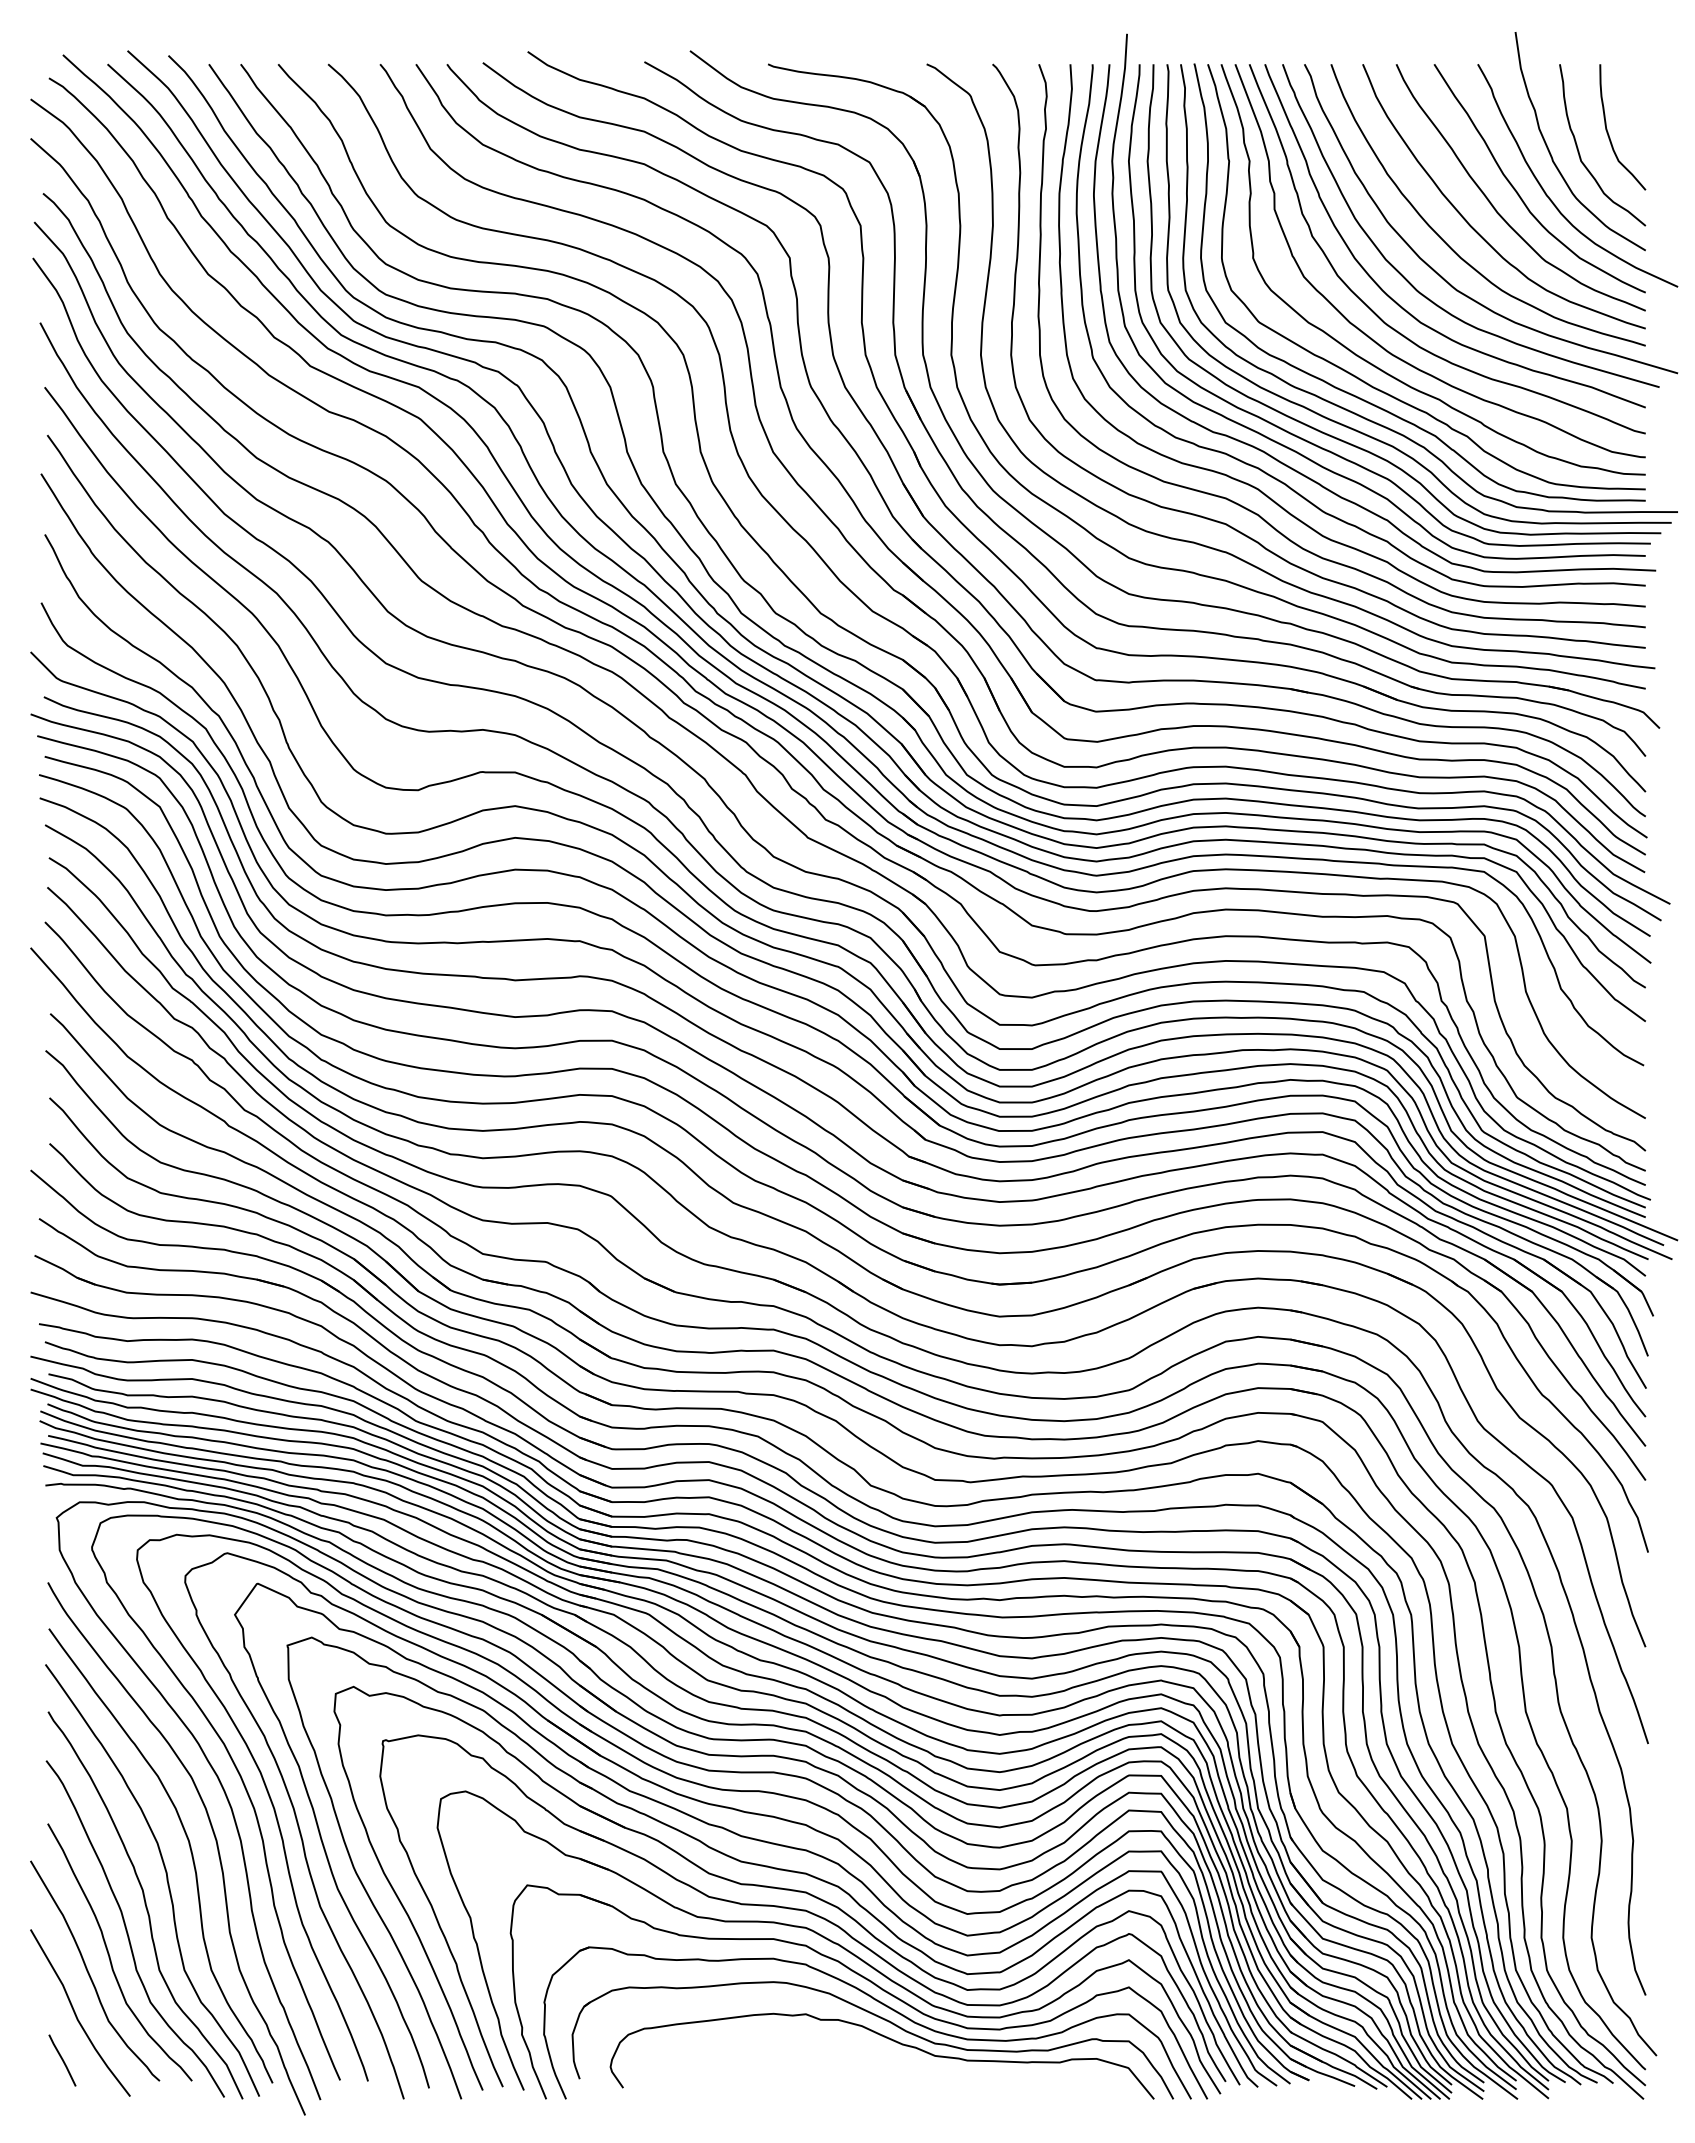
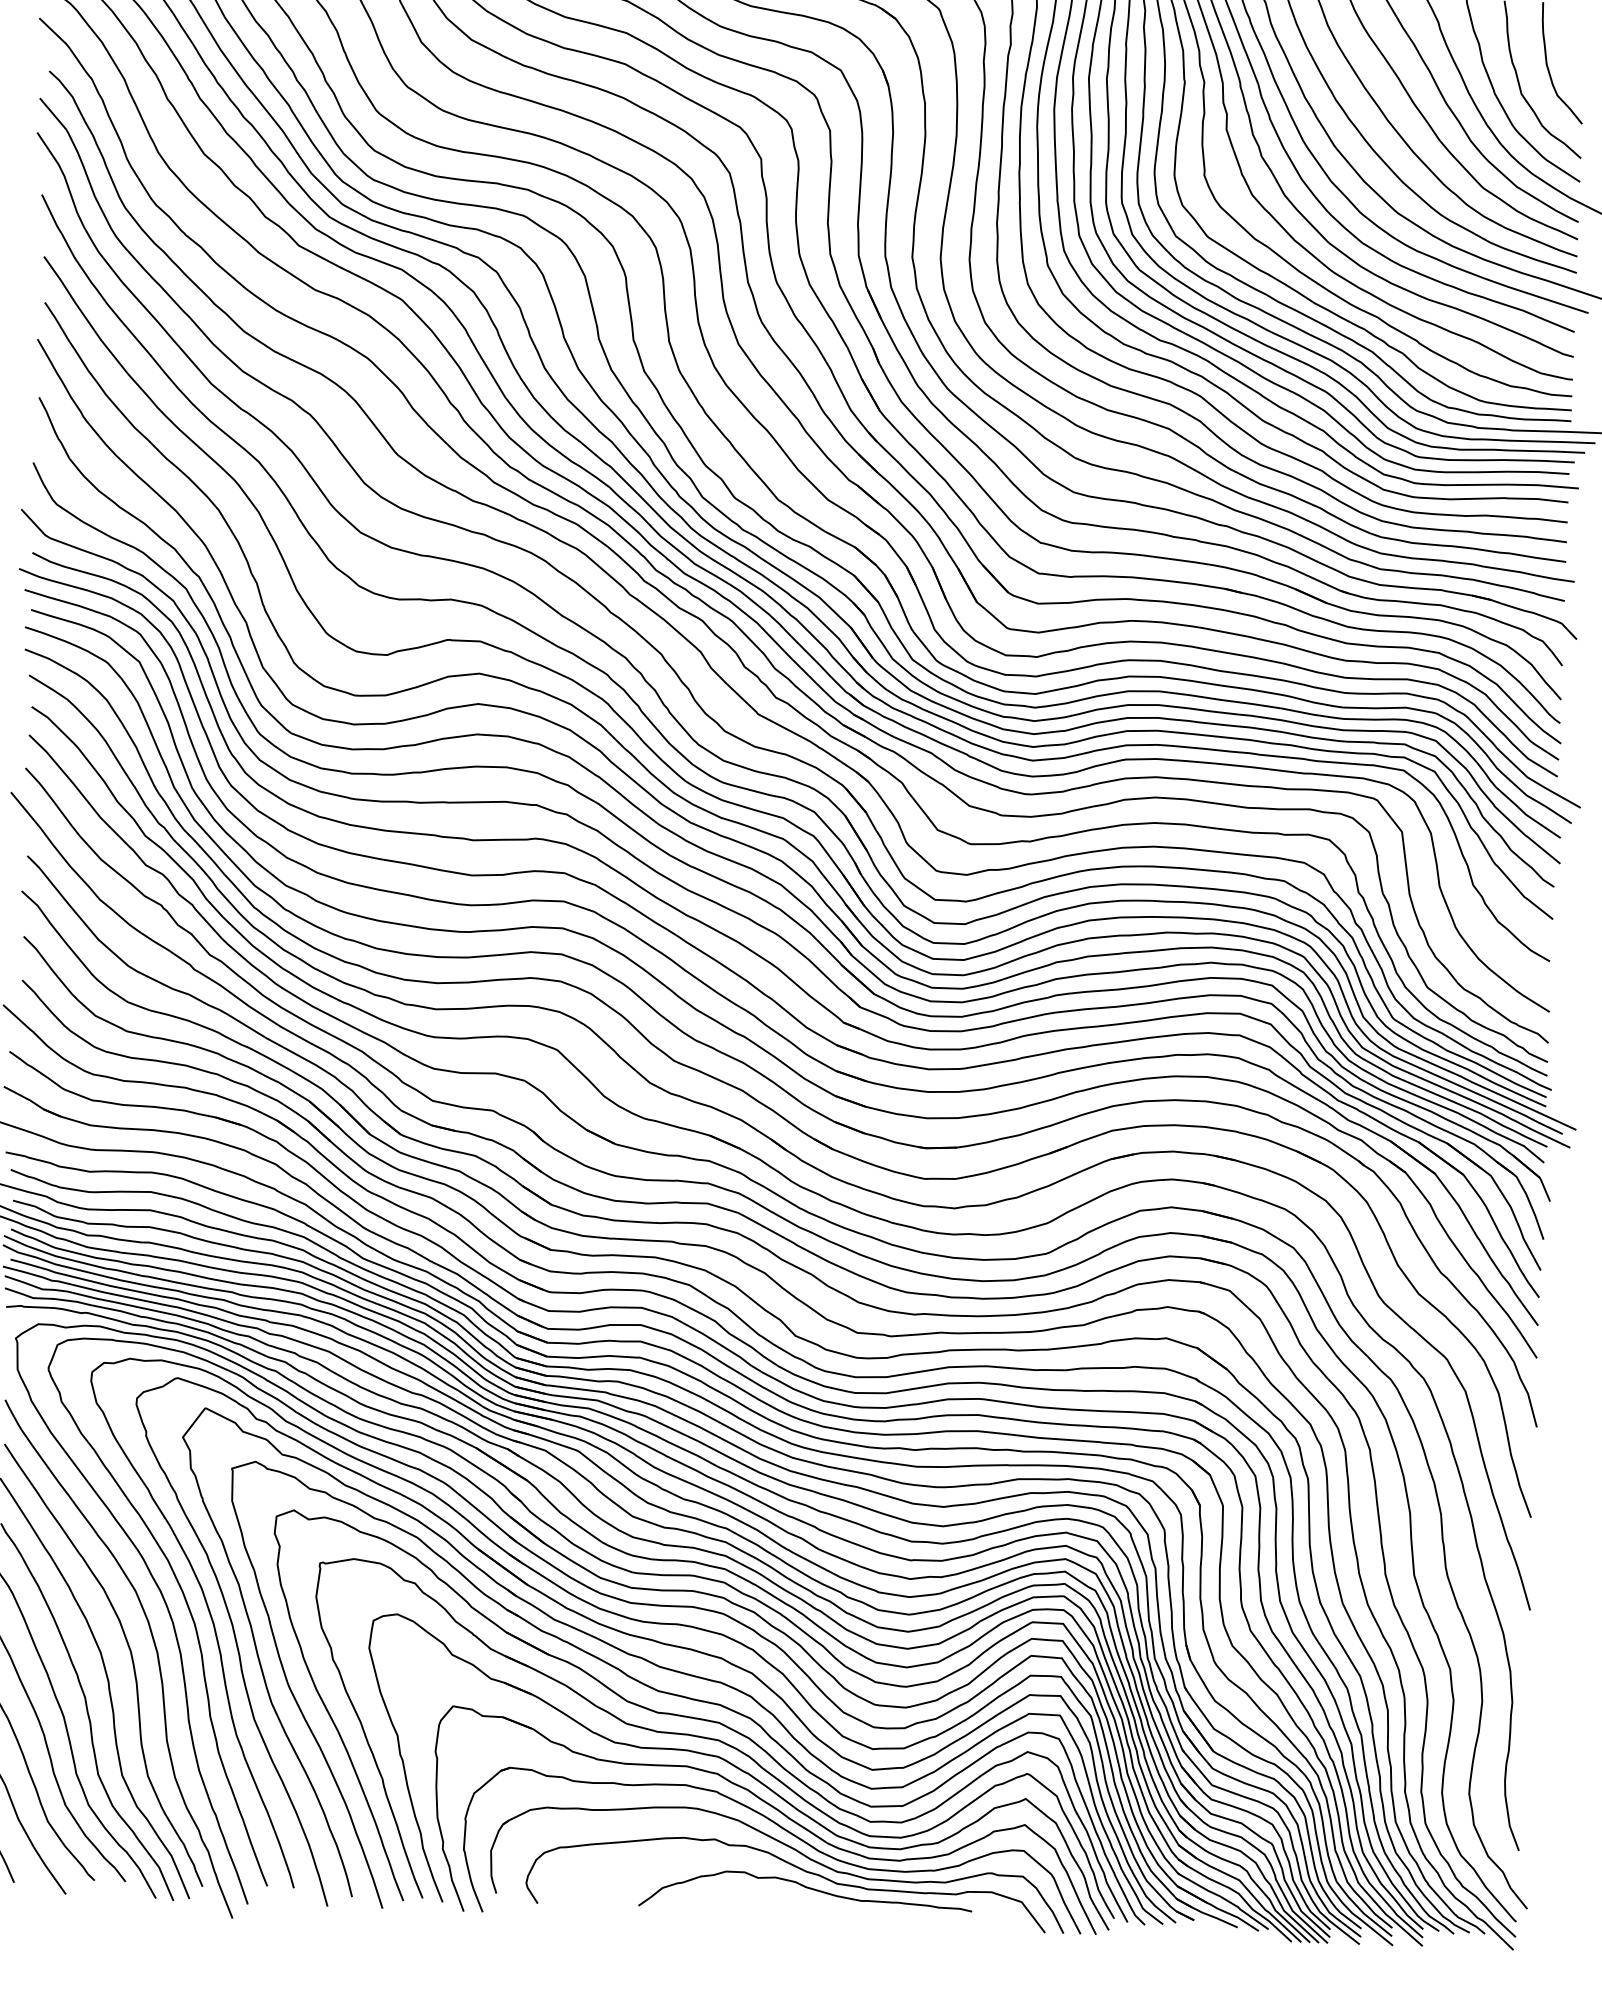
curve: (904, 2062) -> (807, 1888), added

